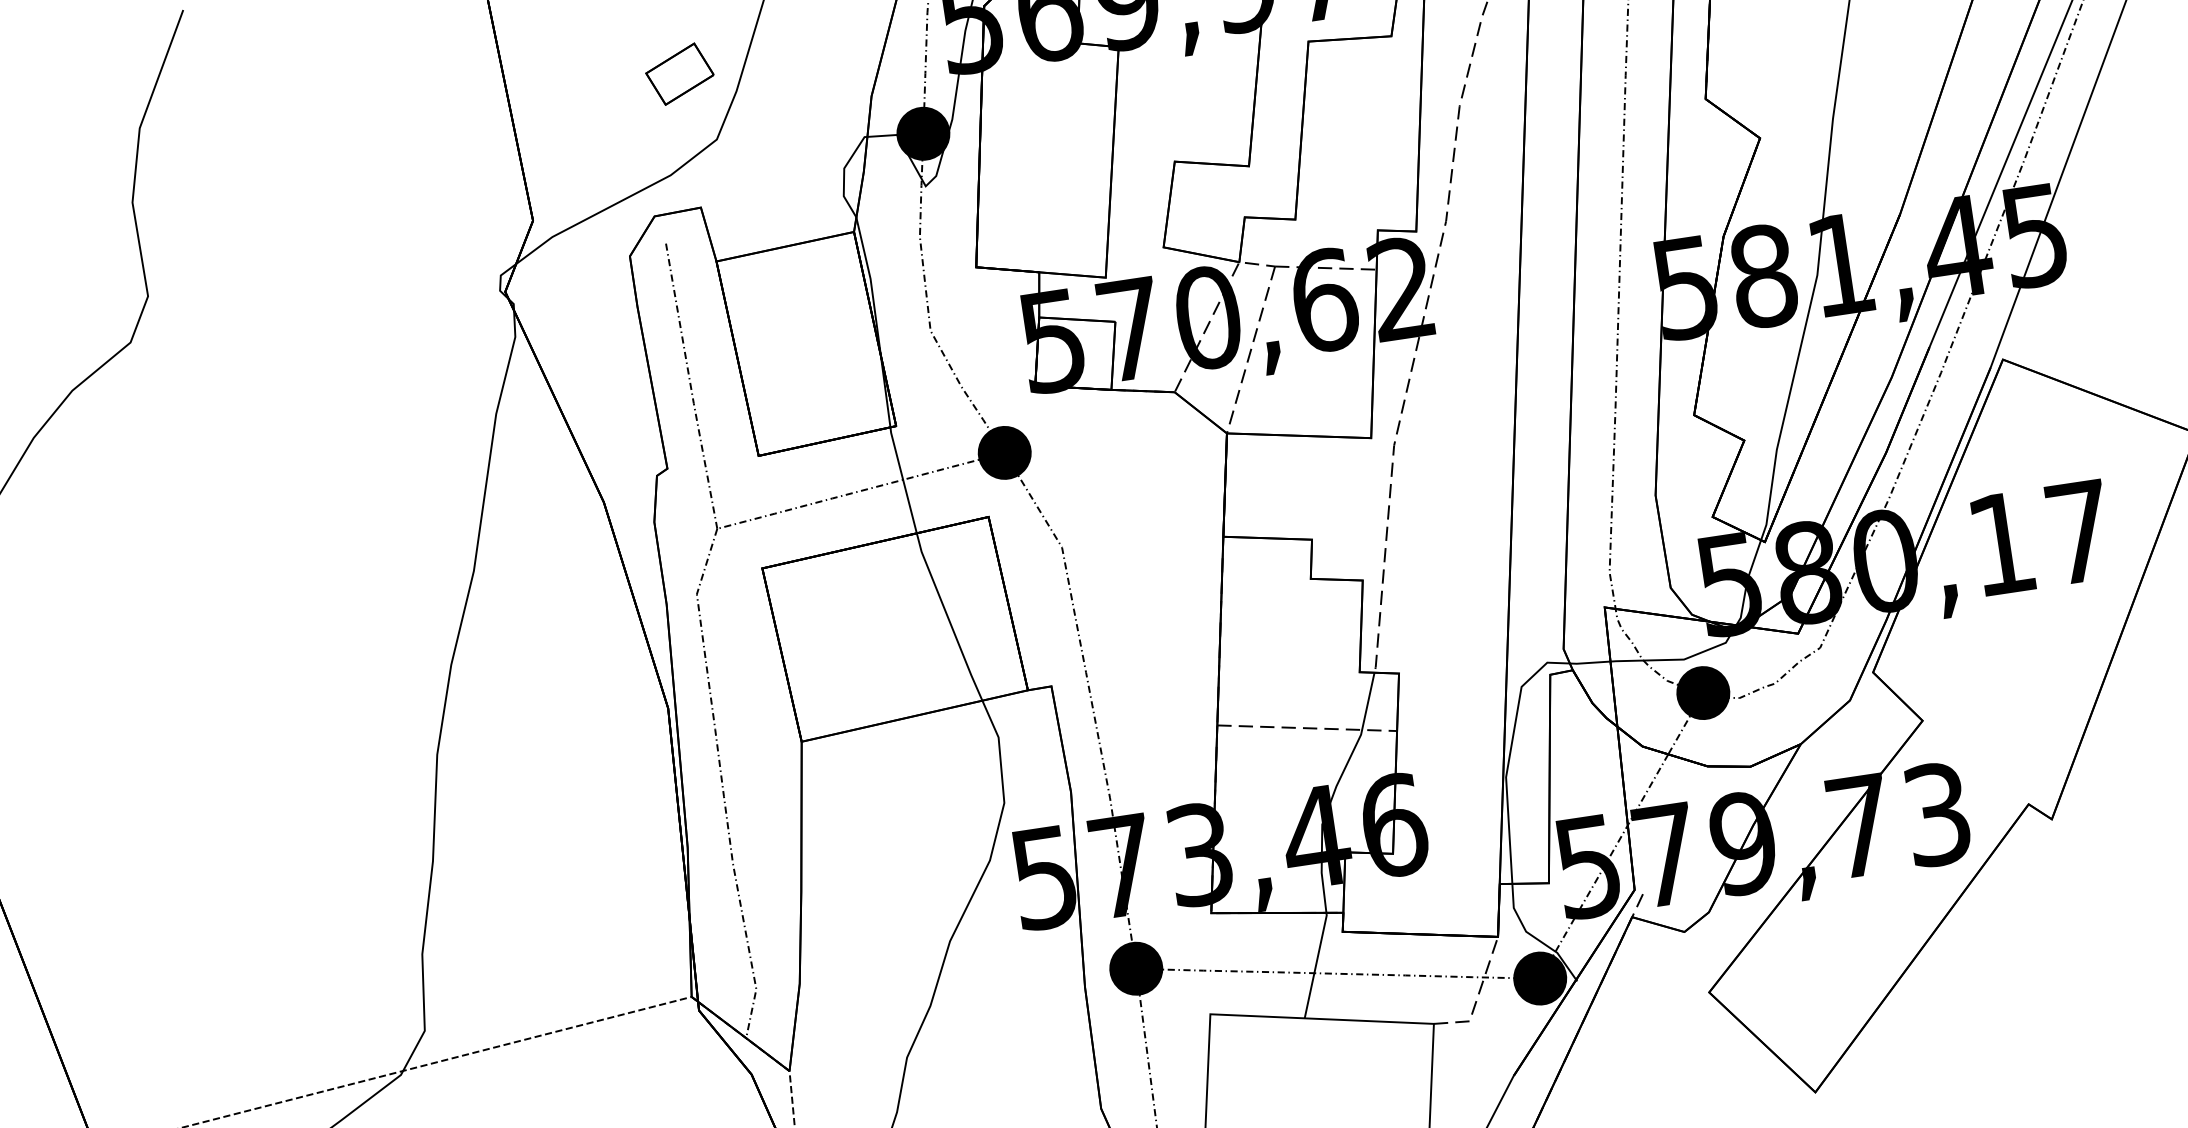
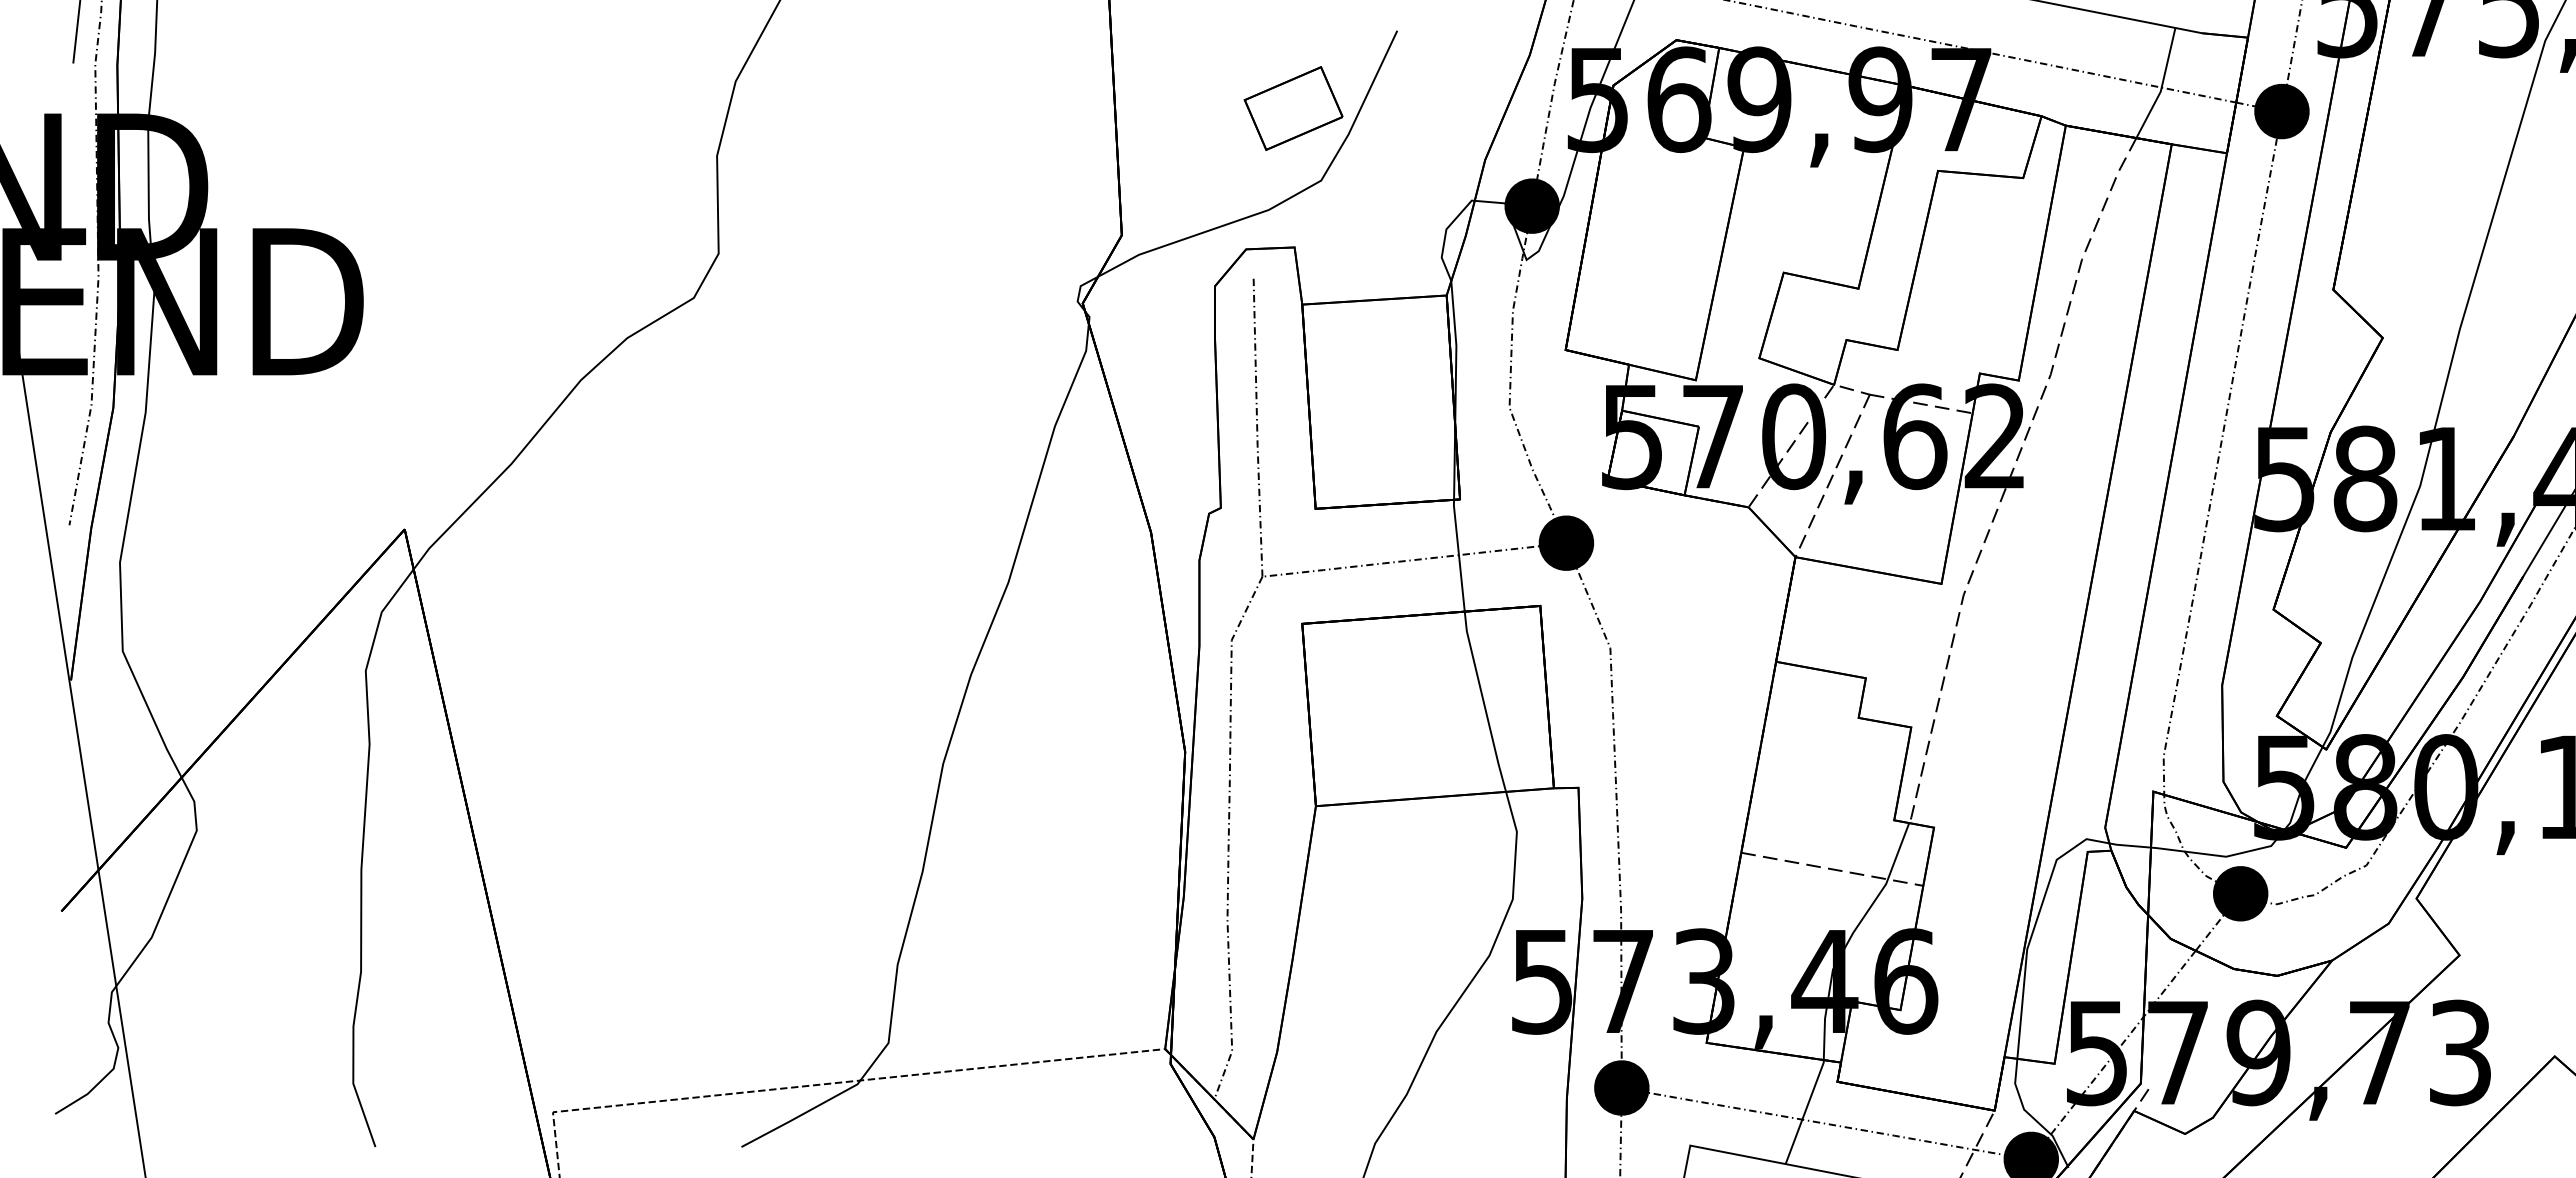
part: (679, 74) -> (1293, 108), size x1.43

